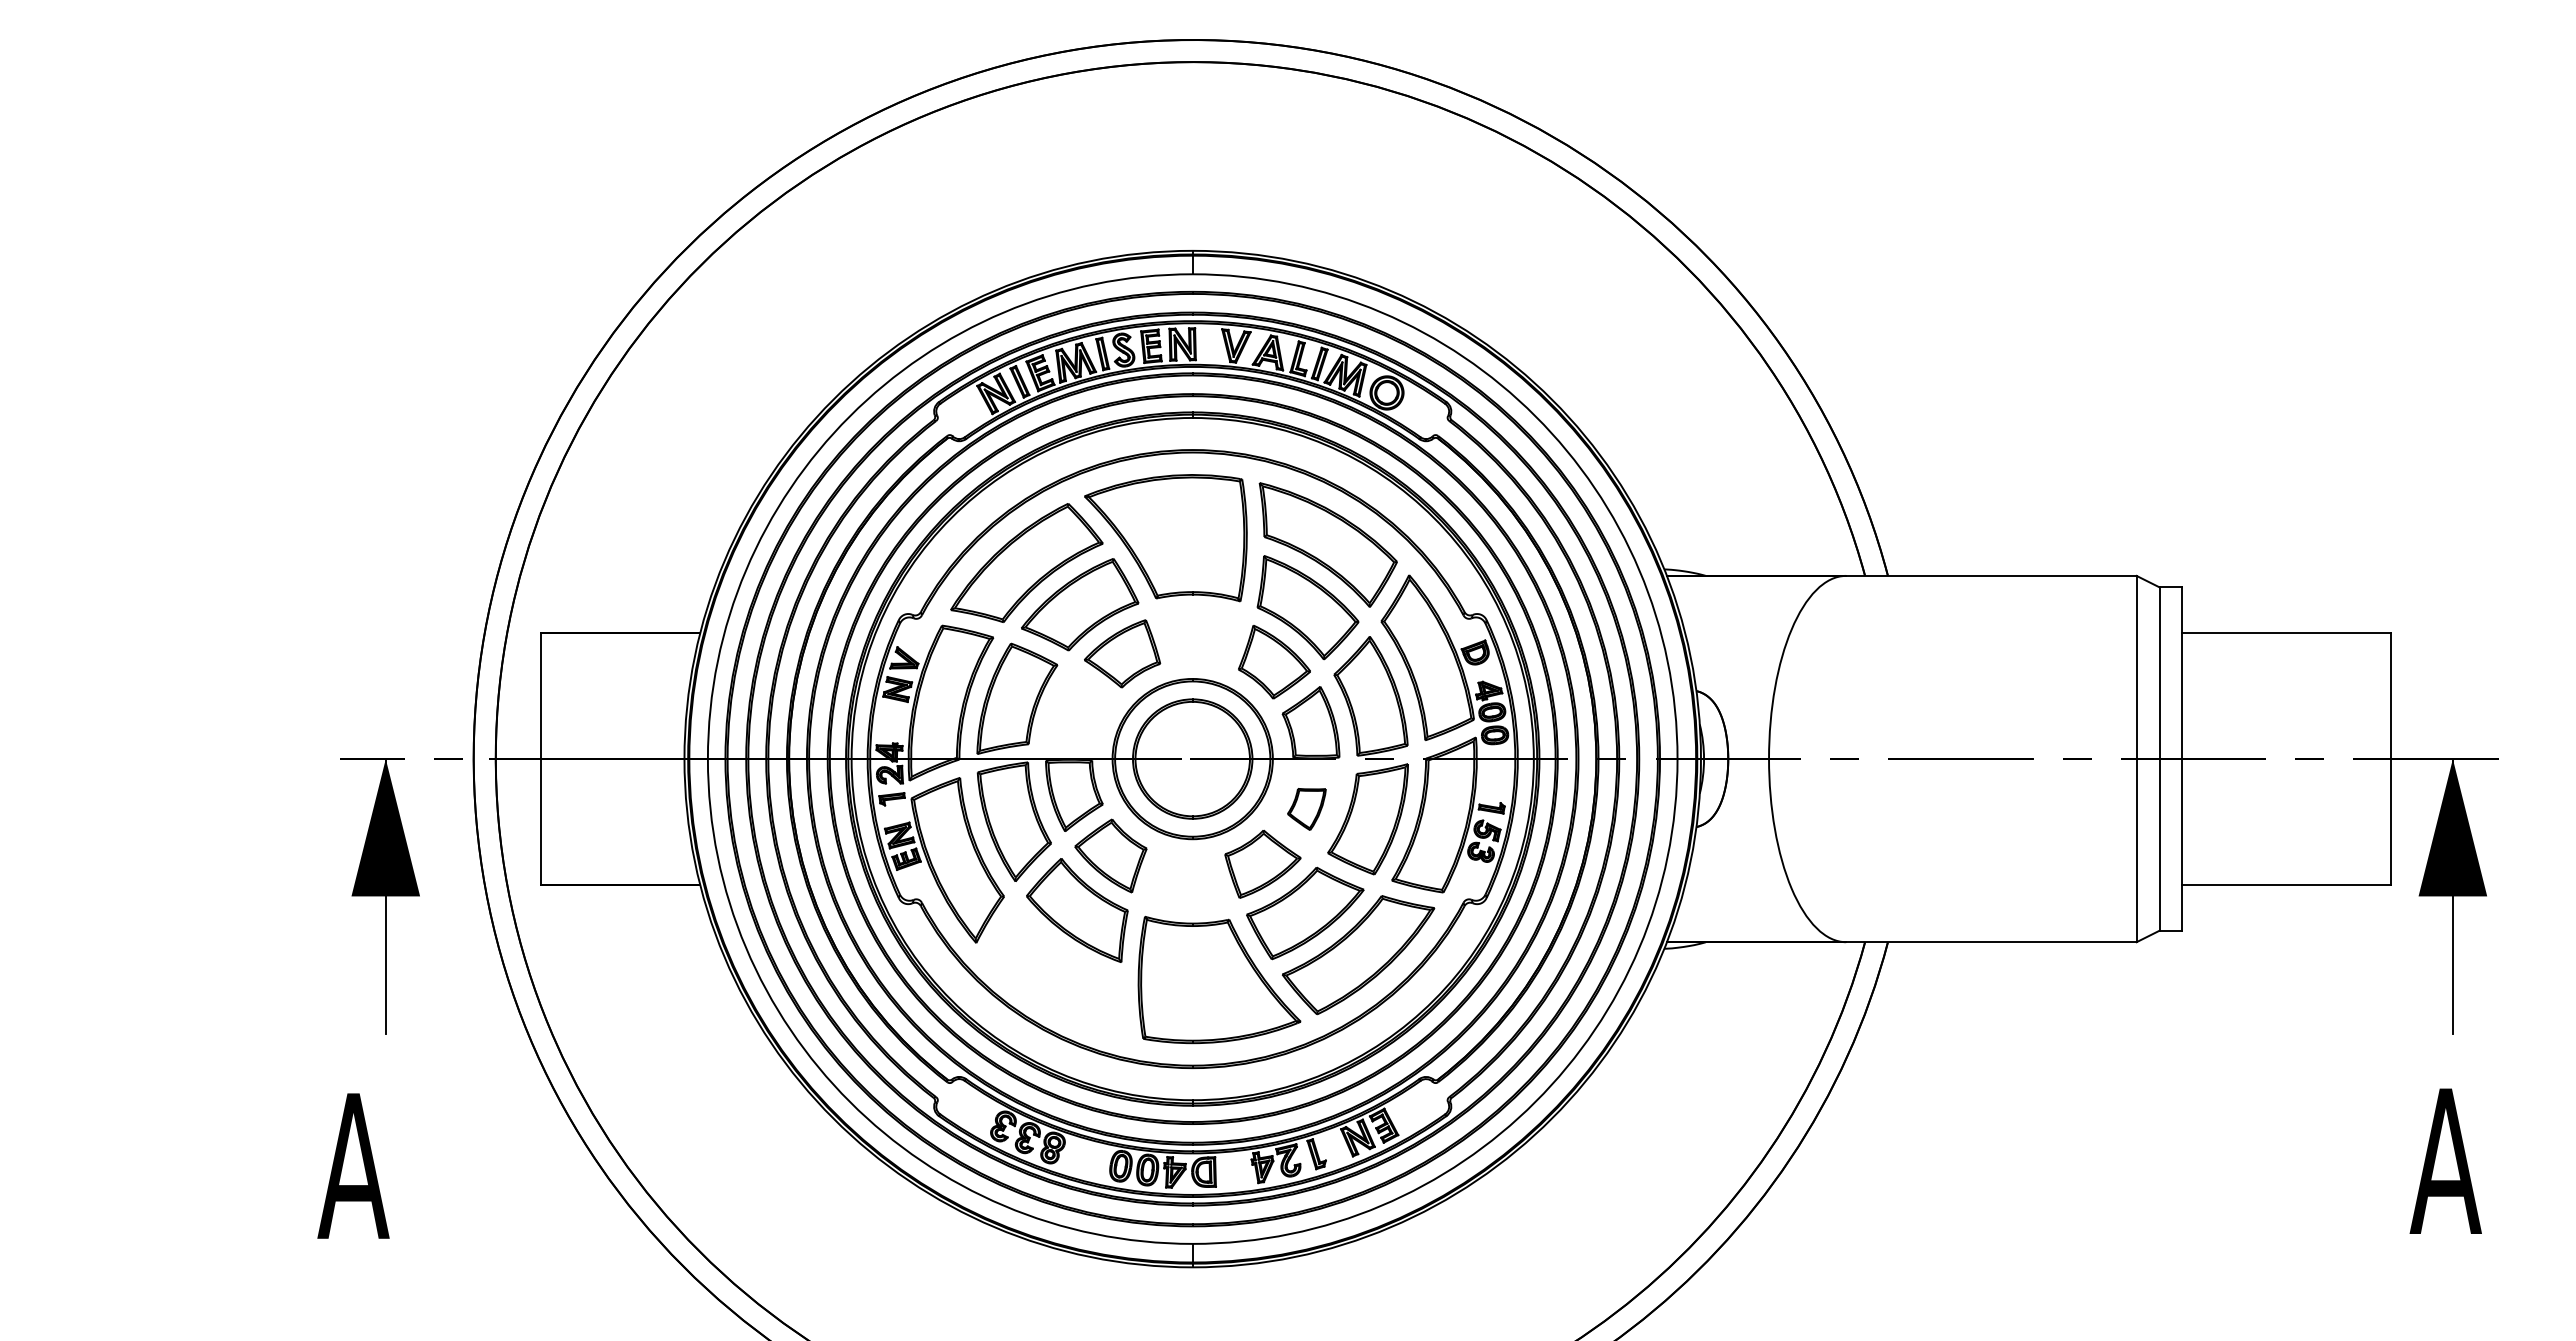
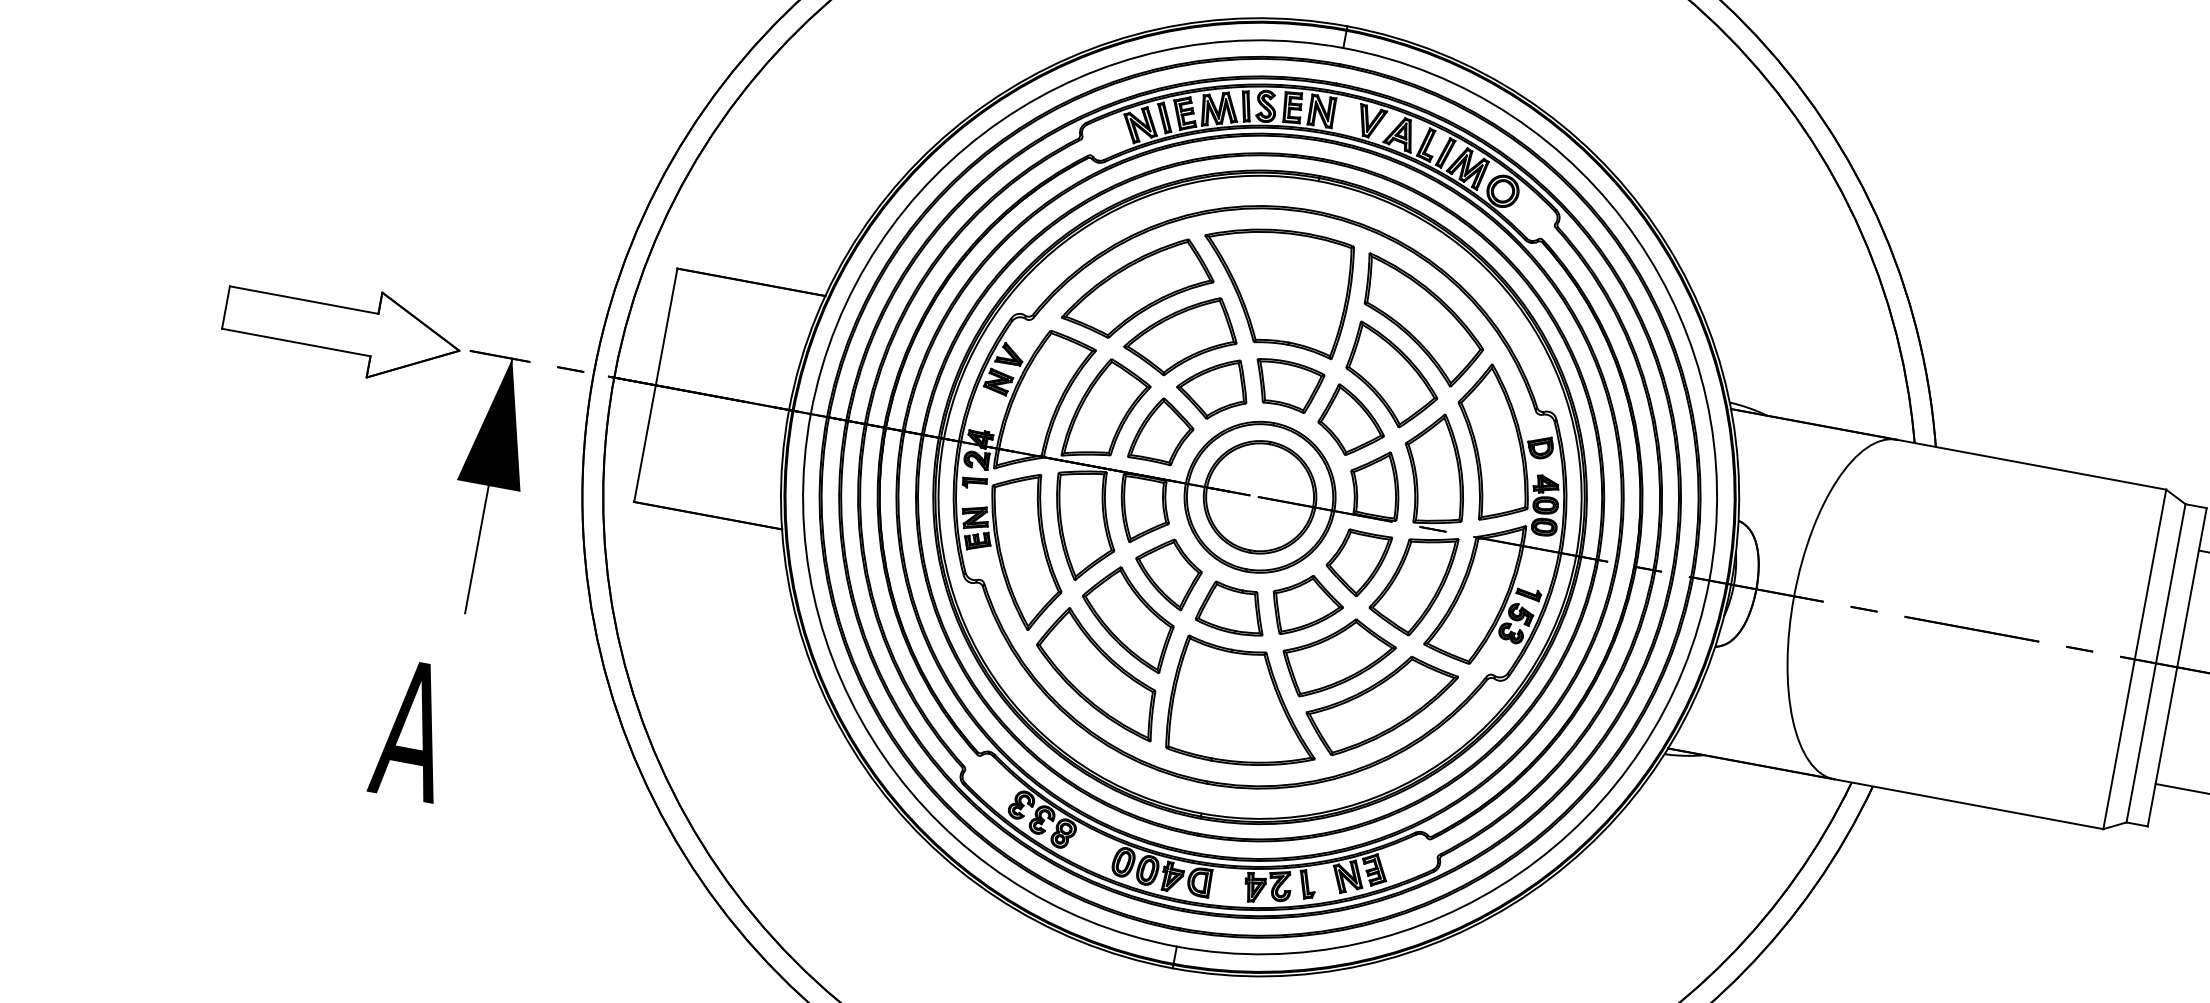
part: (1199, 637) -> (1287, 385), added
part: (1078, 708) -> (1162, 430), added
part: (203, 760) -> (343, 328), added
part: (1306, 809) -> (1356, 563), size x1.67
part: (1185, 880) -> (1232, 608), added
part: (1056, 972) -> (1097, 671), added

